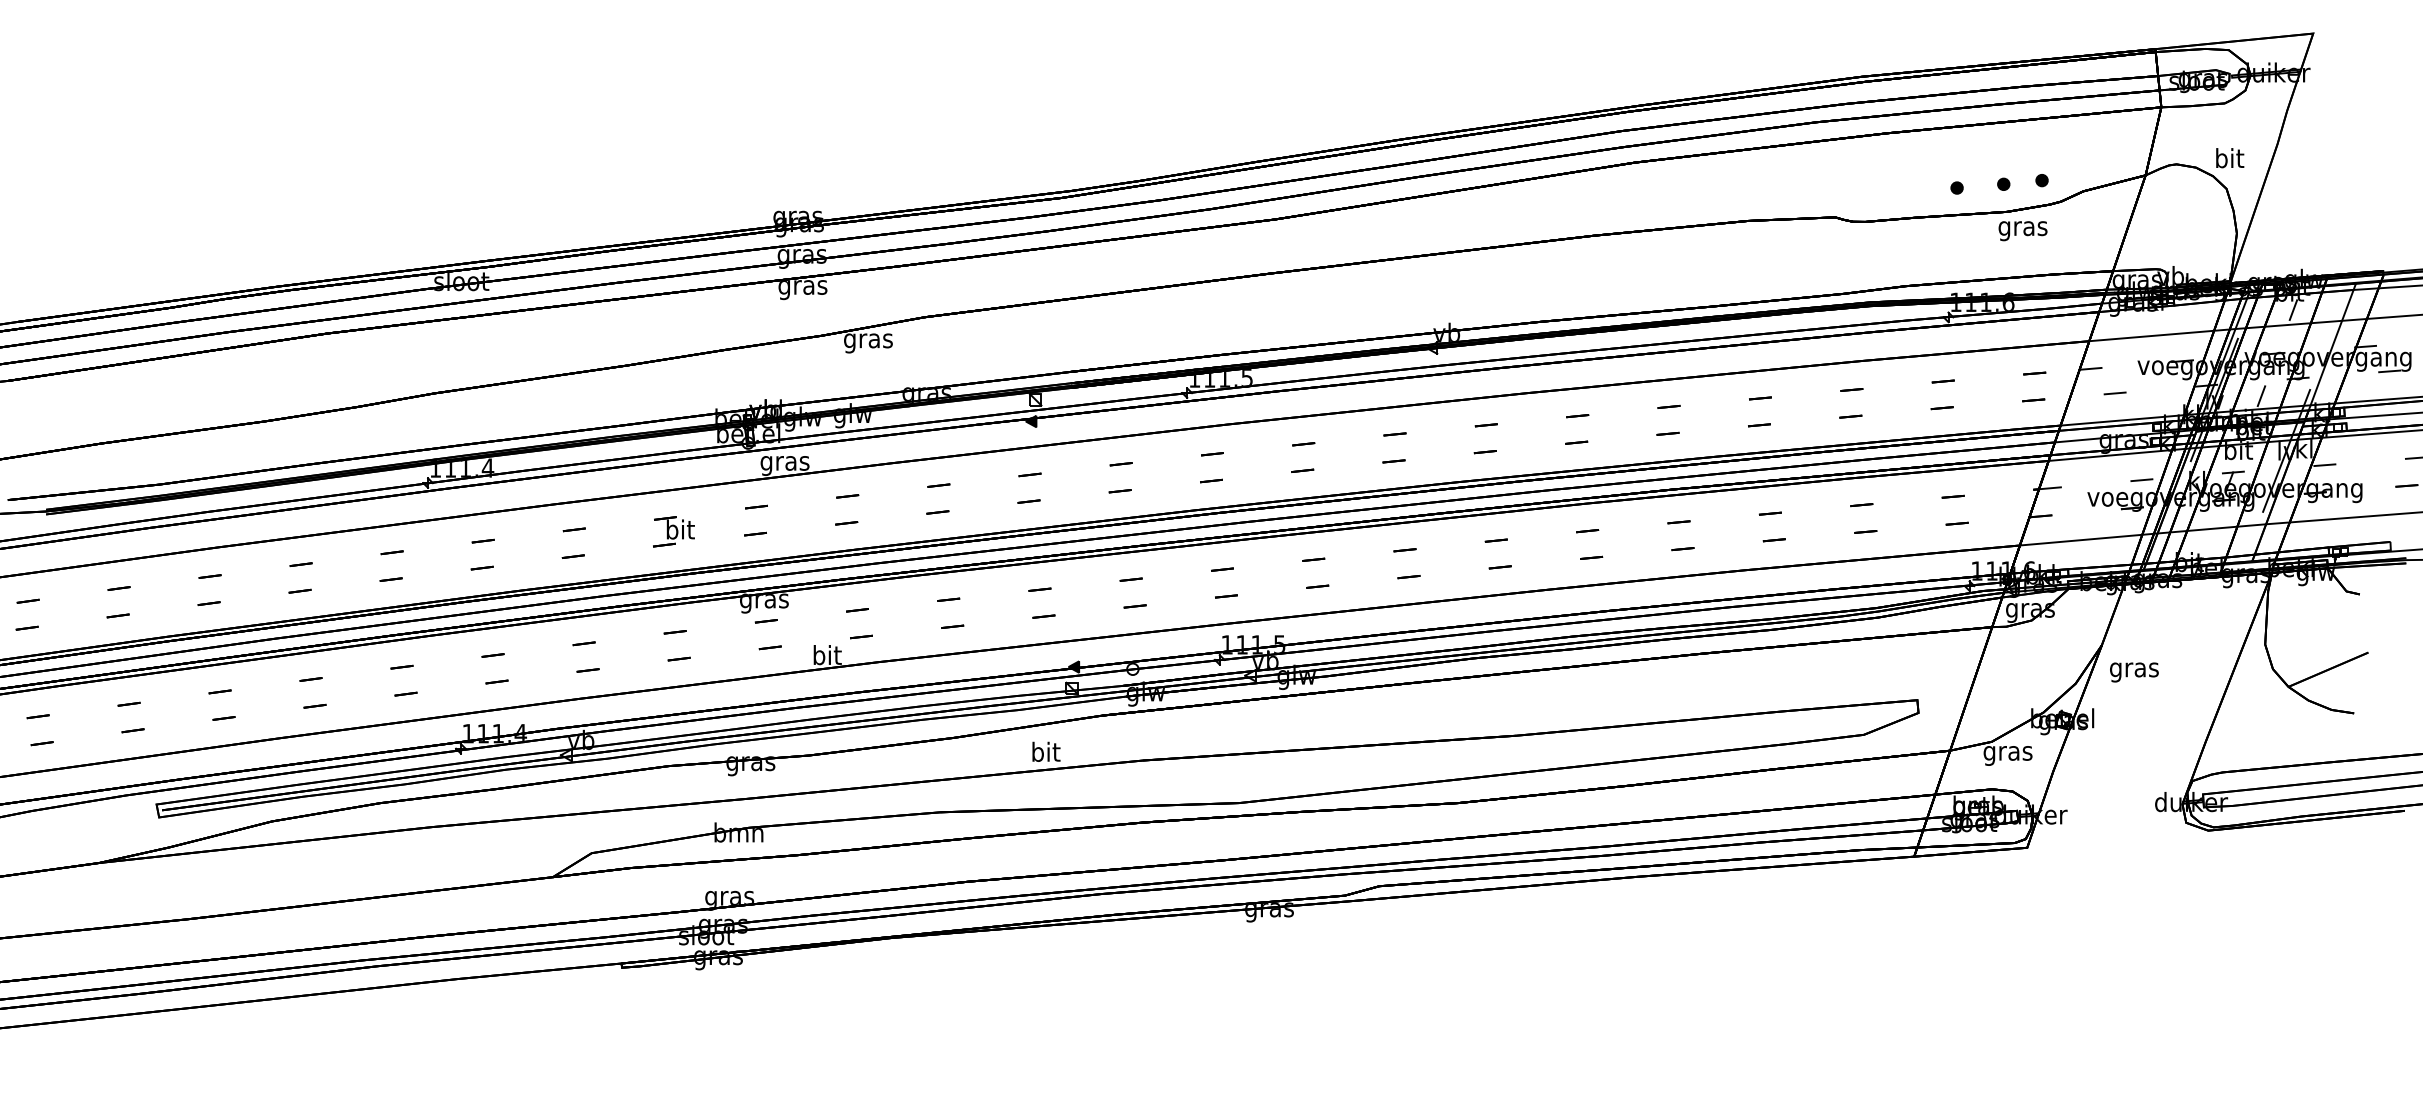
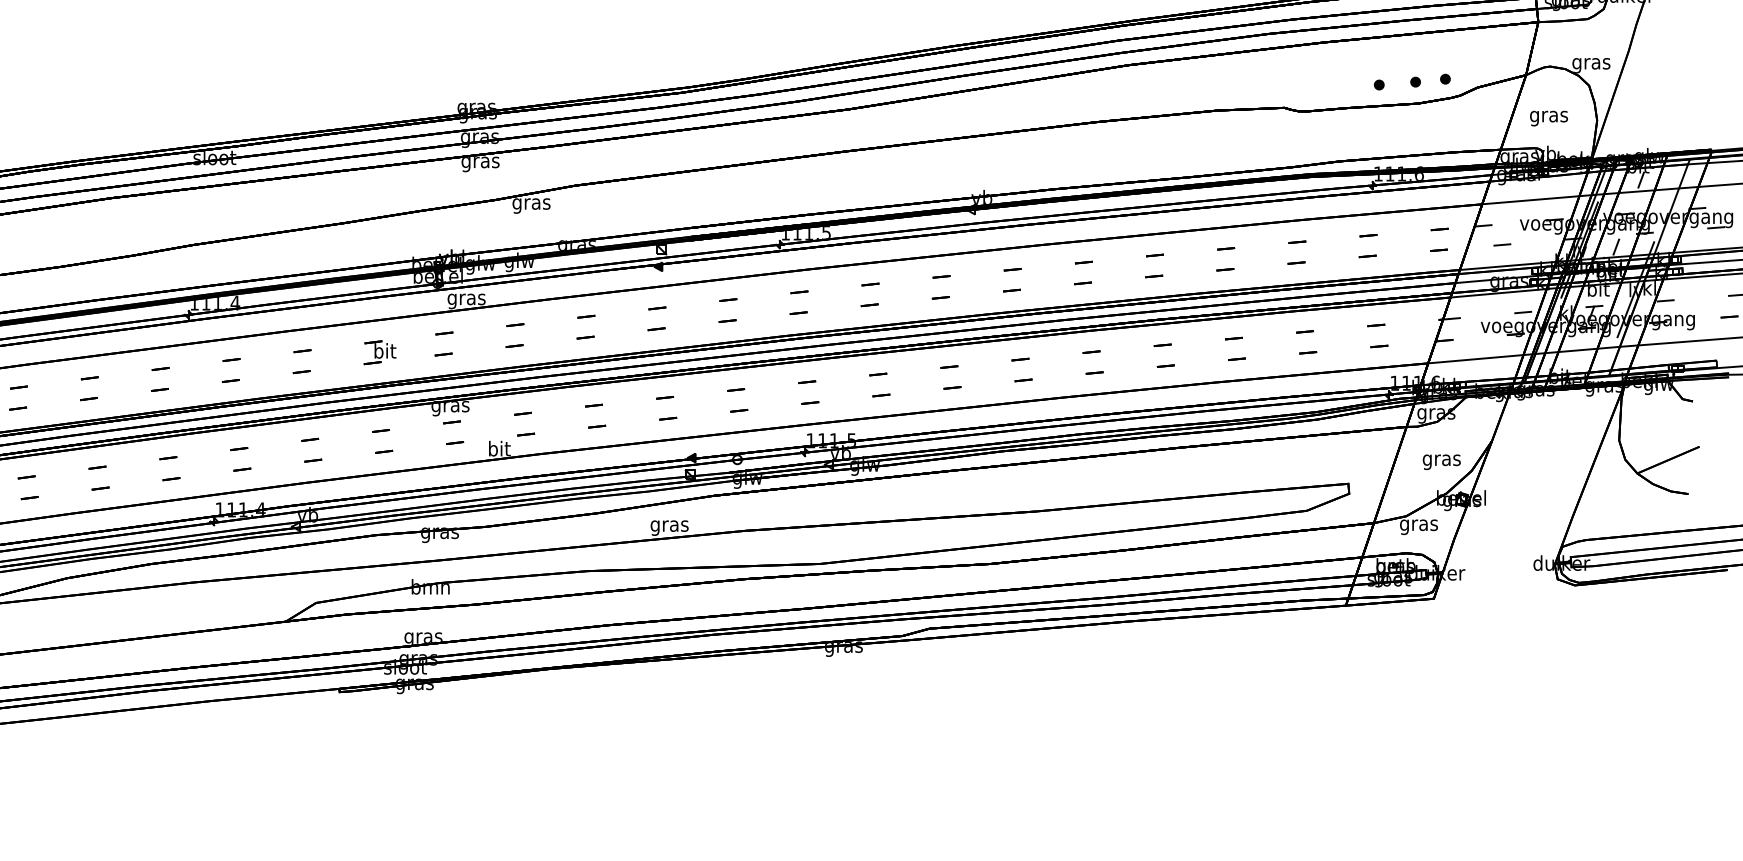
text: (2229, 160) -> (1591, 63), bit -> gras
text: (2022, 231) -> (1548, 118), moved
text: (2134, 672) -> (1441, 462), moved
text: (1045, 754) -> (669, 526), bit -> gras

